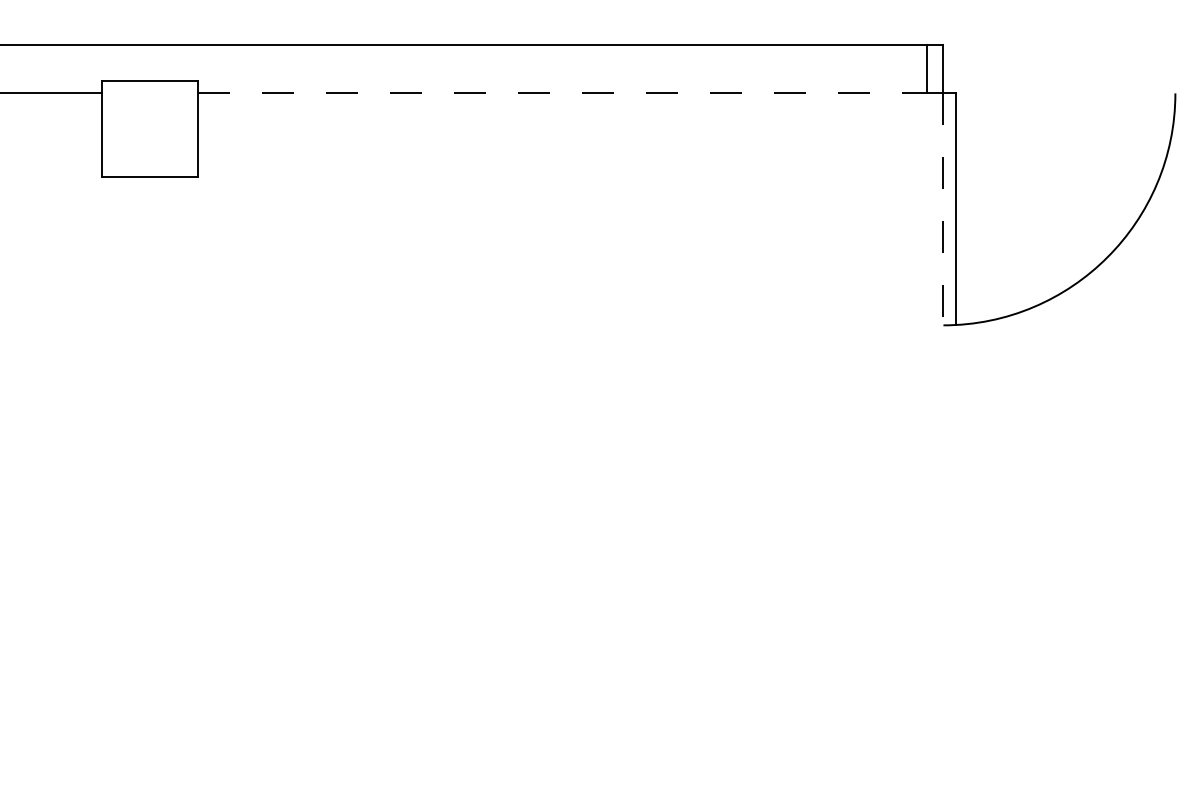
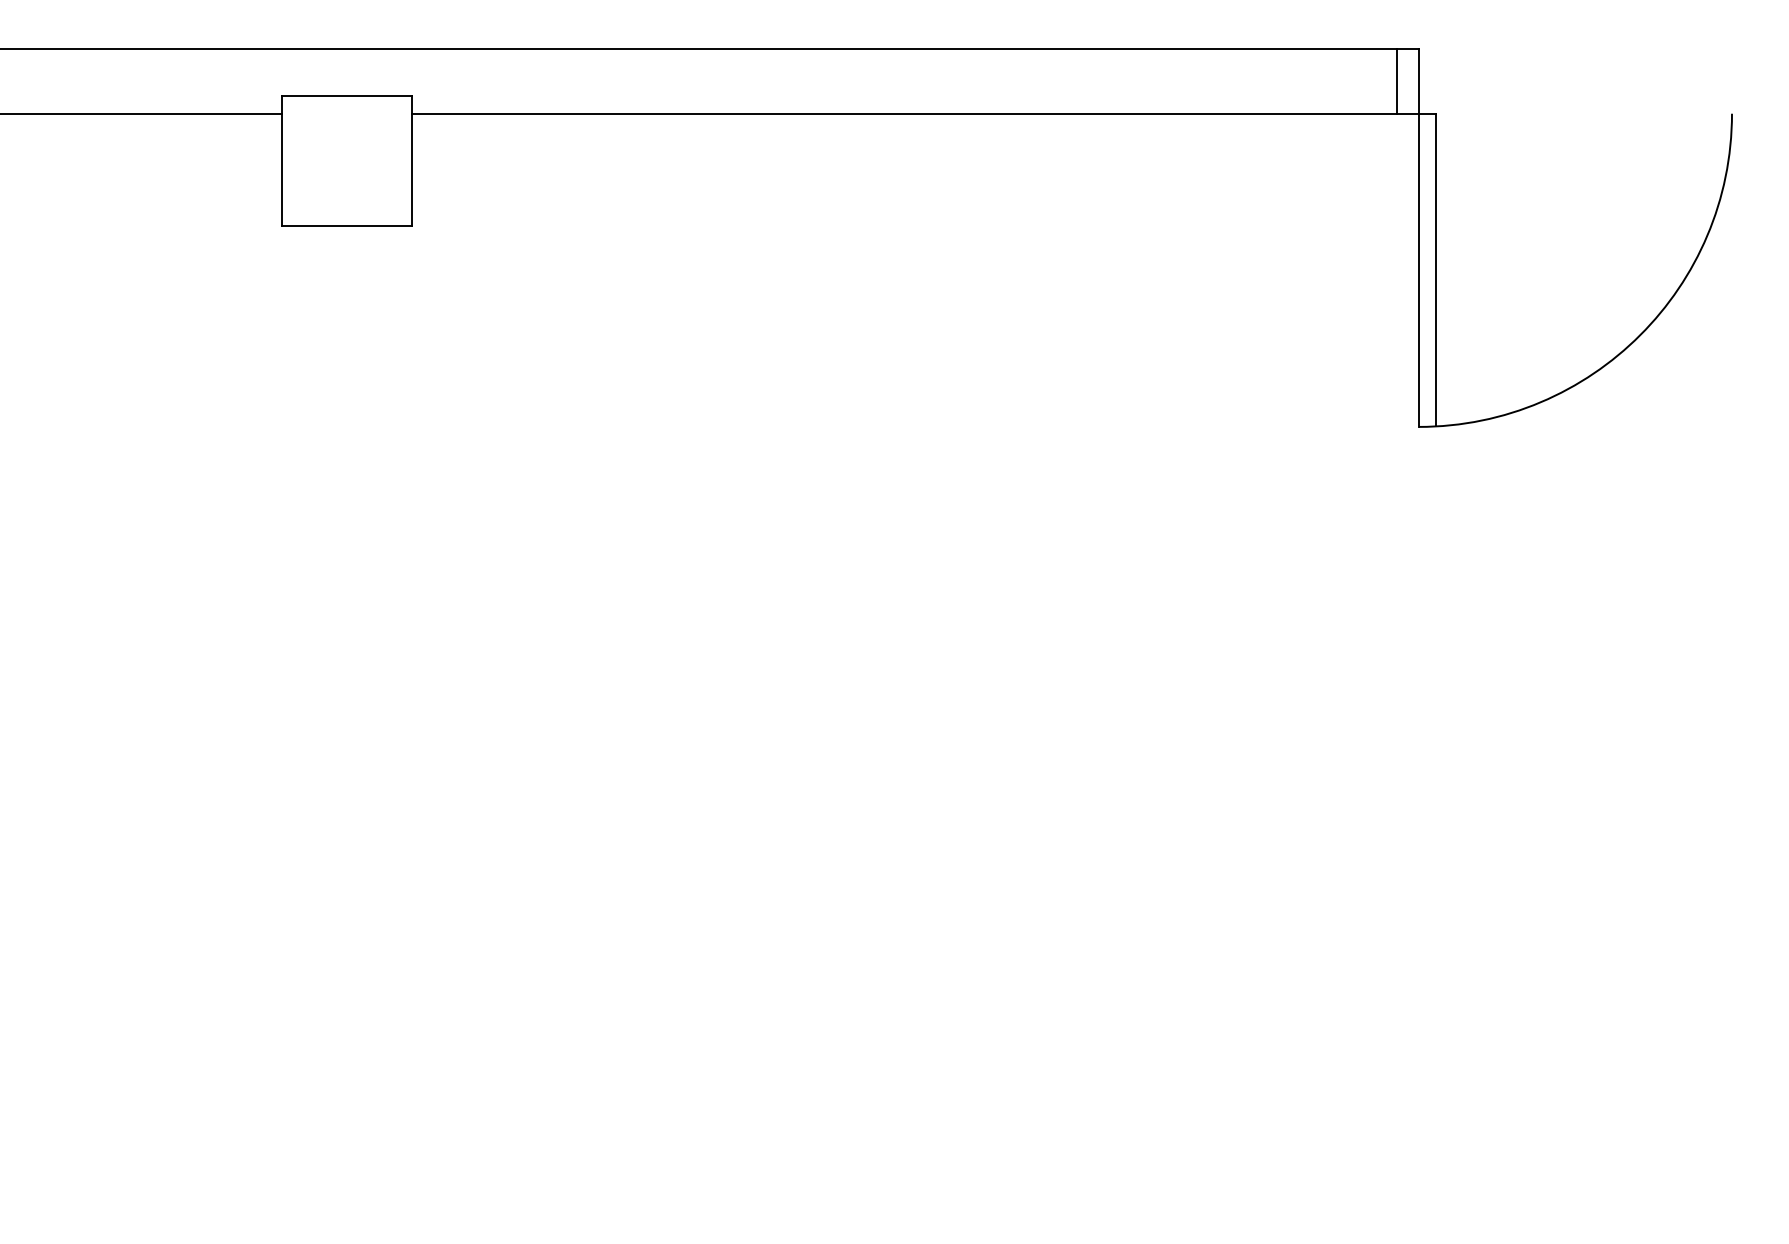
line: (562, 93) -> (904, 113), dashed -> solid
line: (943, 209) -> (1418, 270), dashed -> solid

